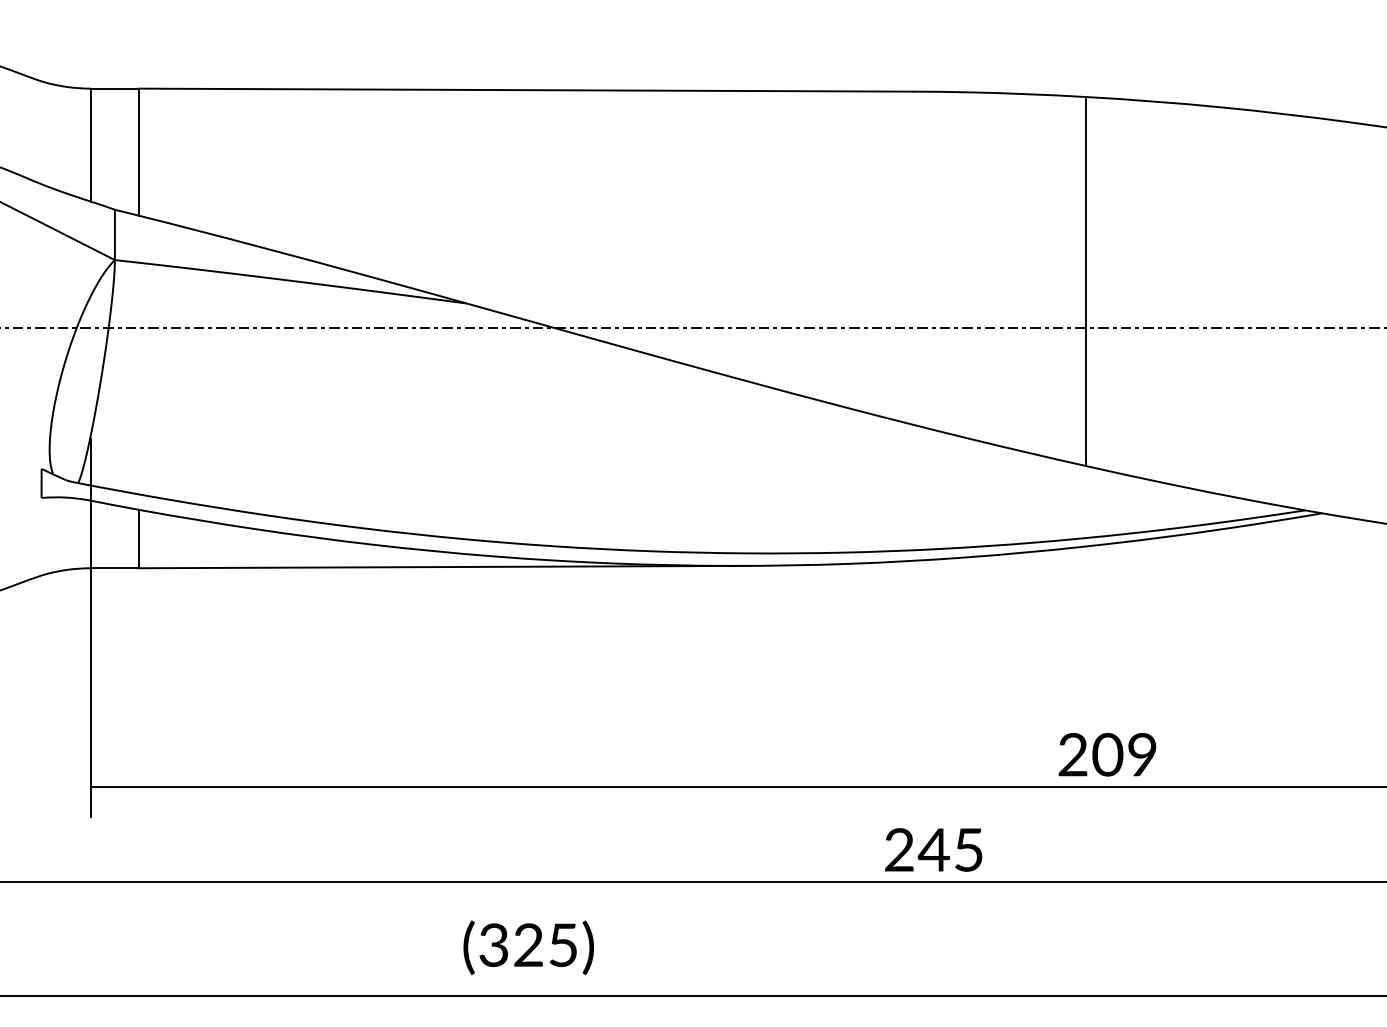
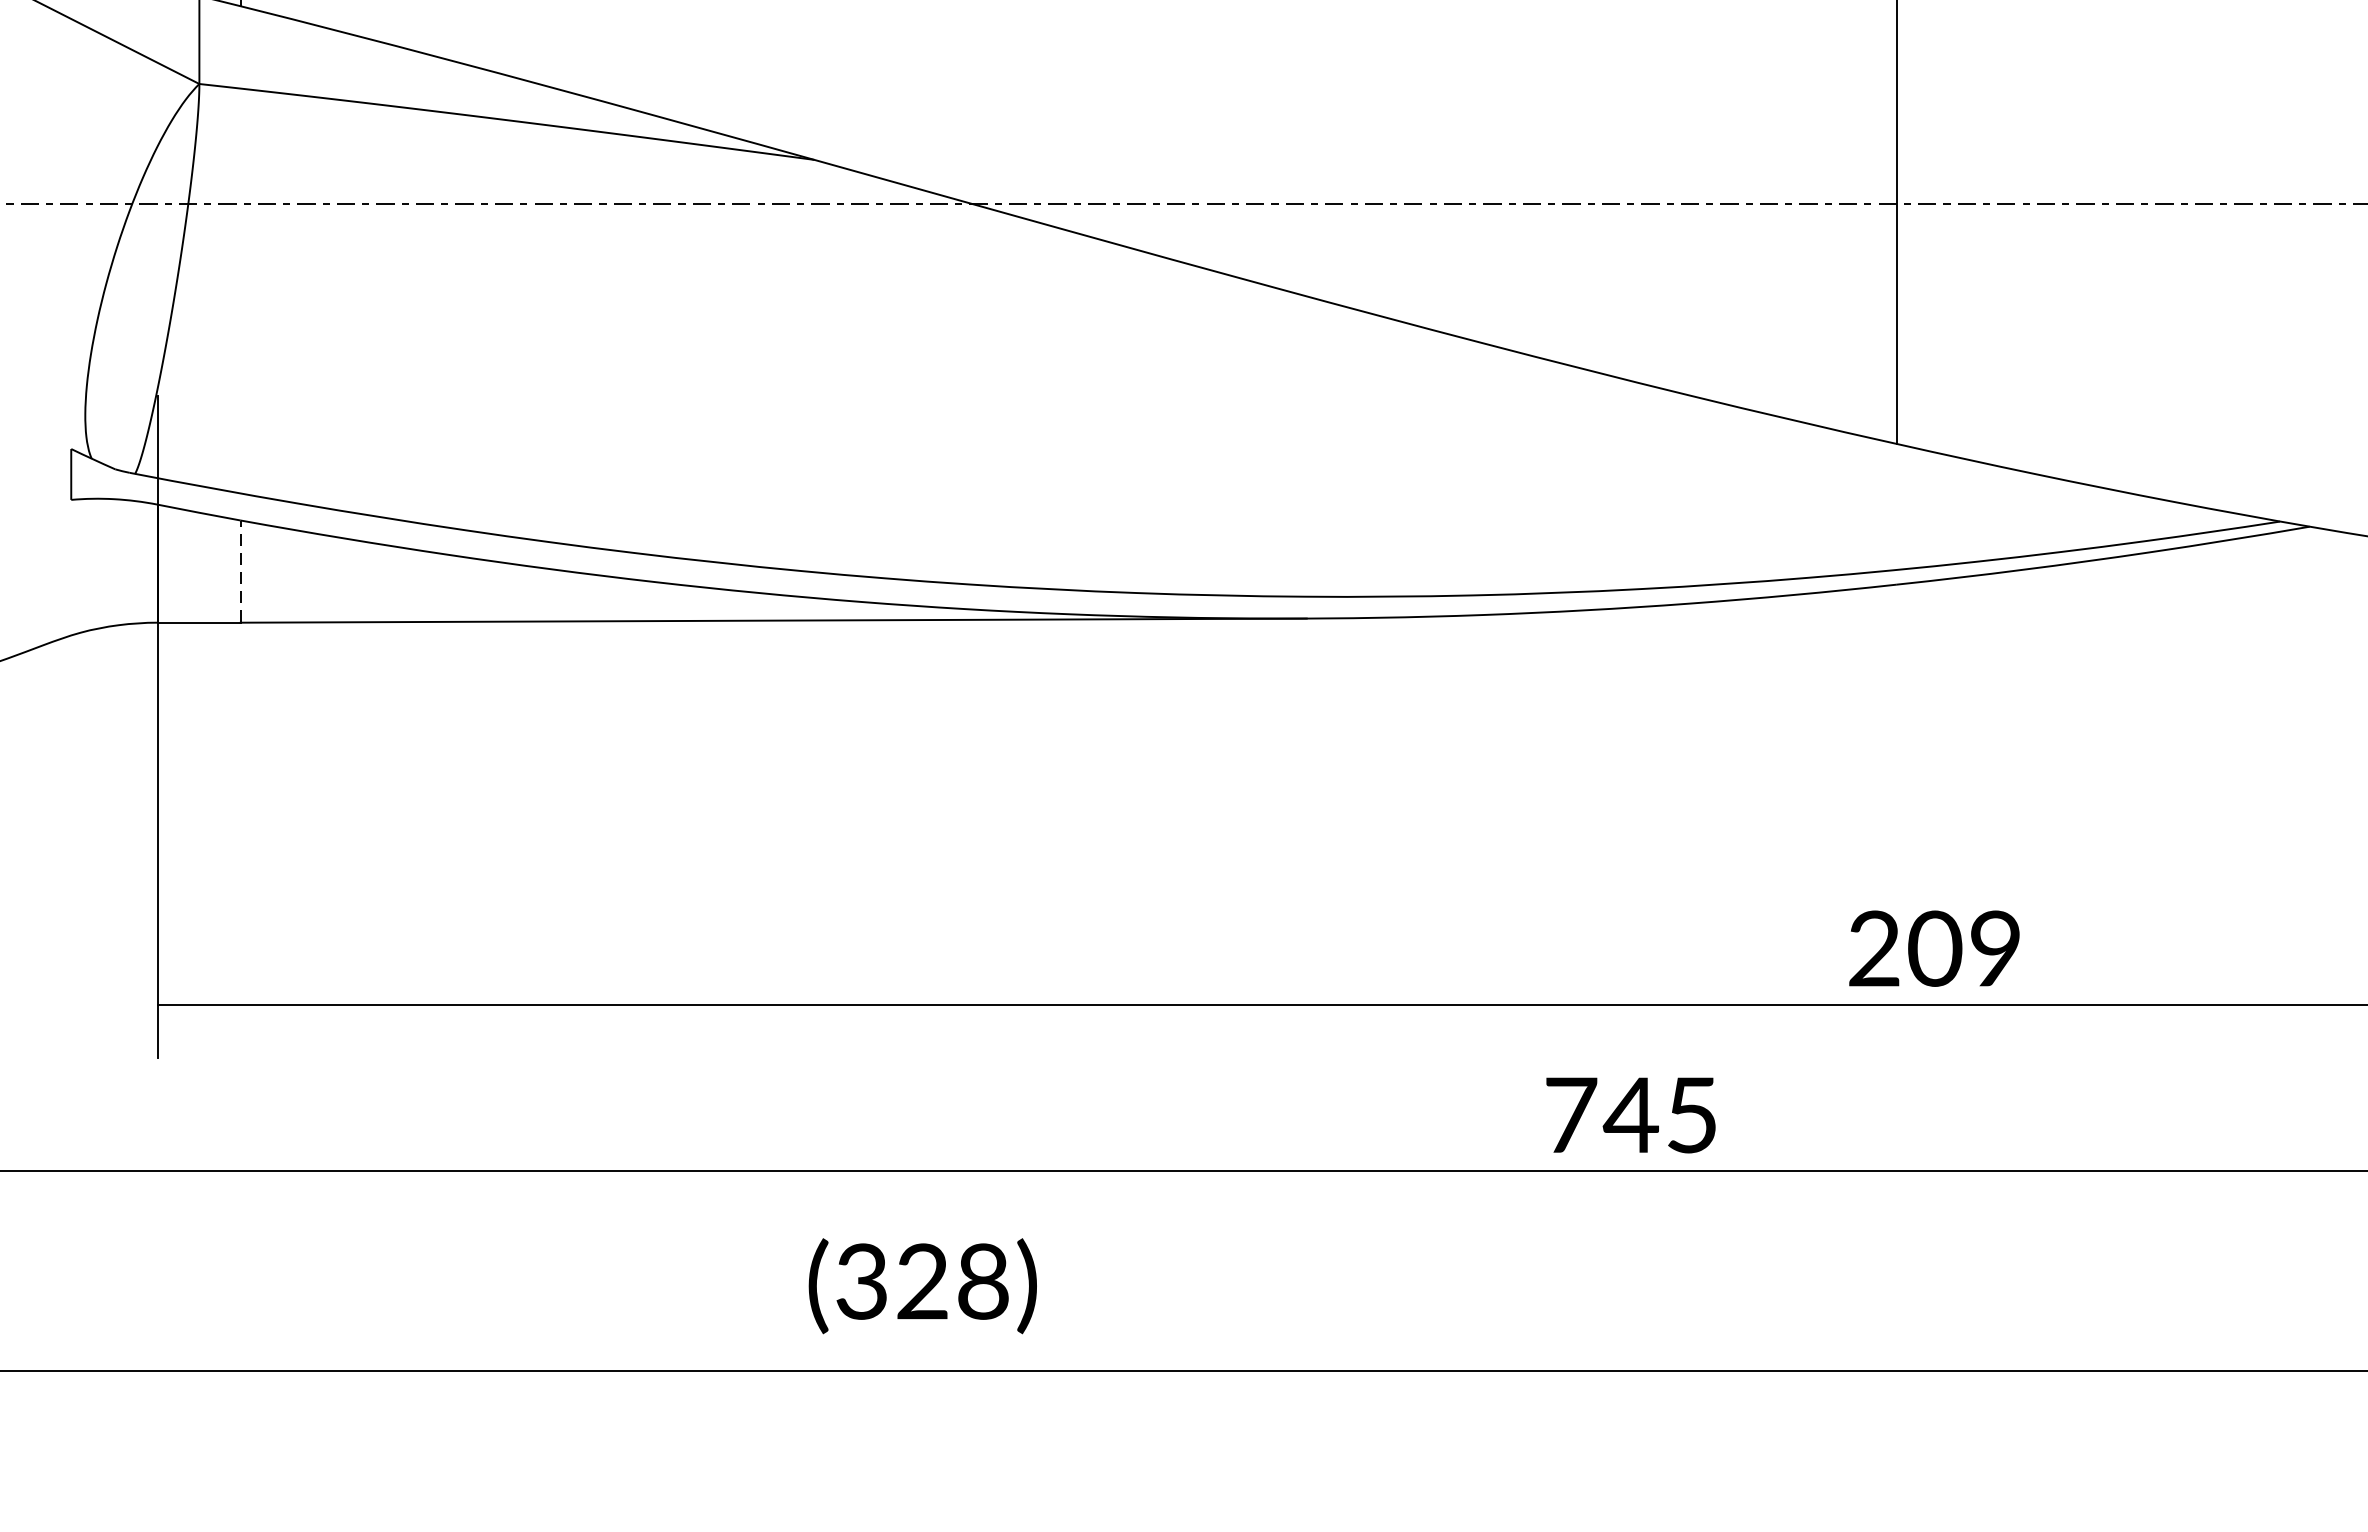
line: (138, 538) -> (240, 570), solid -> dashed
text: (899, 849) -> (1570, 1114), 245 -> 745
text: (563, 944) -> (983, 1280), (325) -> (328)

